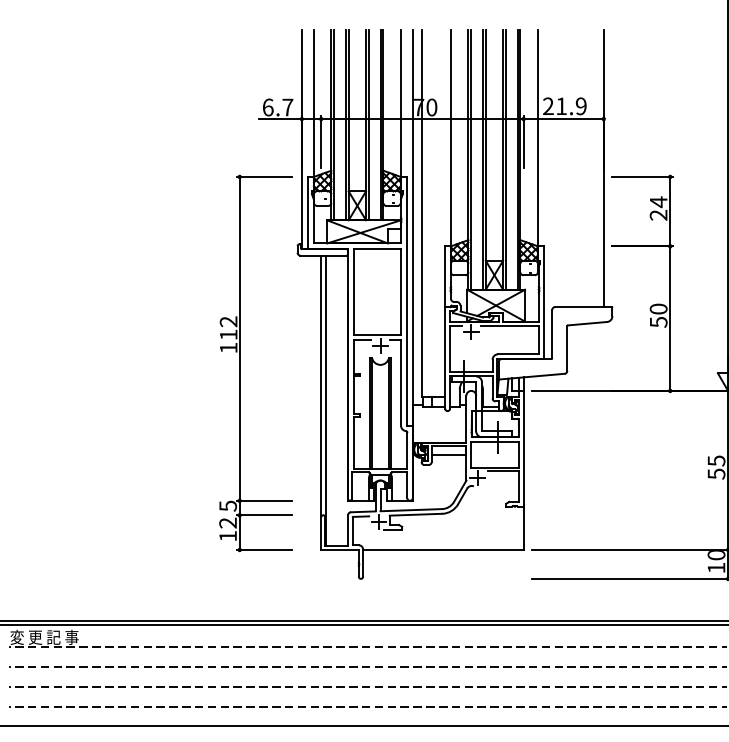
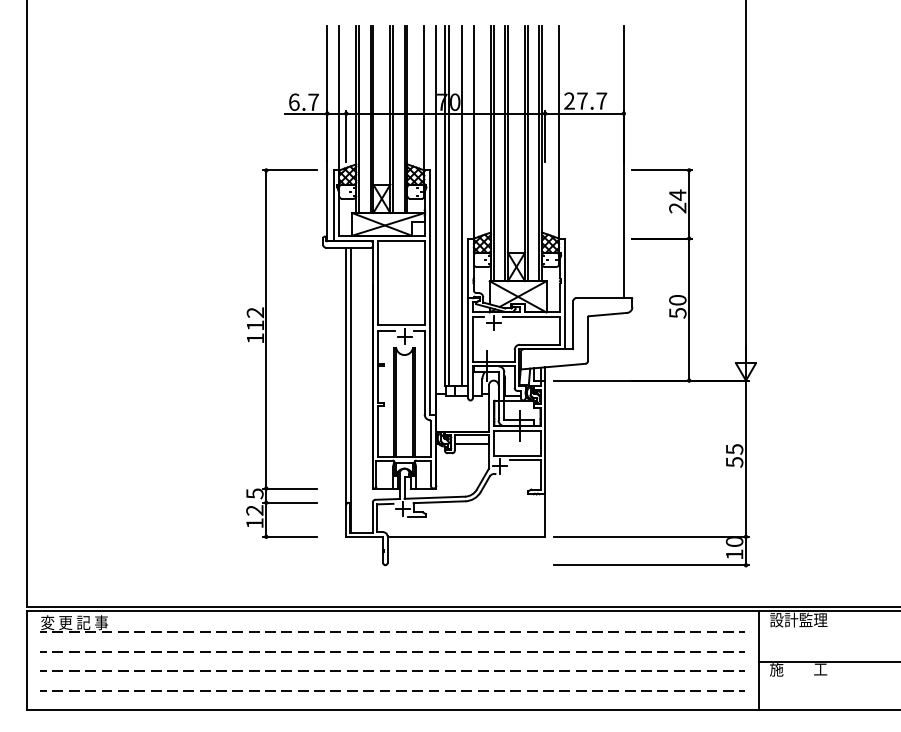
text: (571, 105) -> (592, 100), 21.9 -> 27.7
line: (426, 213) -> (449, 206), added
line: (438, 213) -> (461, 206), added

